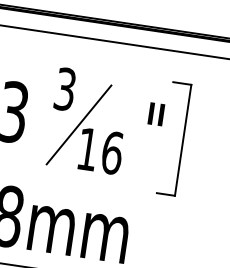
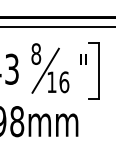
text: (65, 88) -> (36, 53), 3 -> 8

